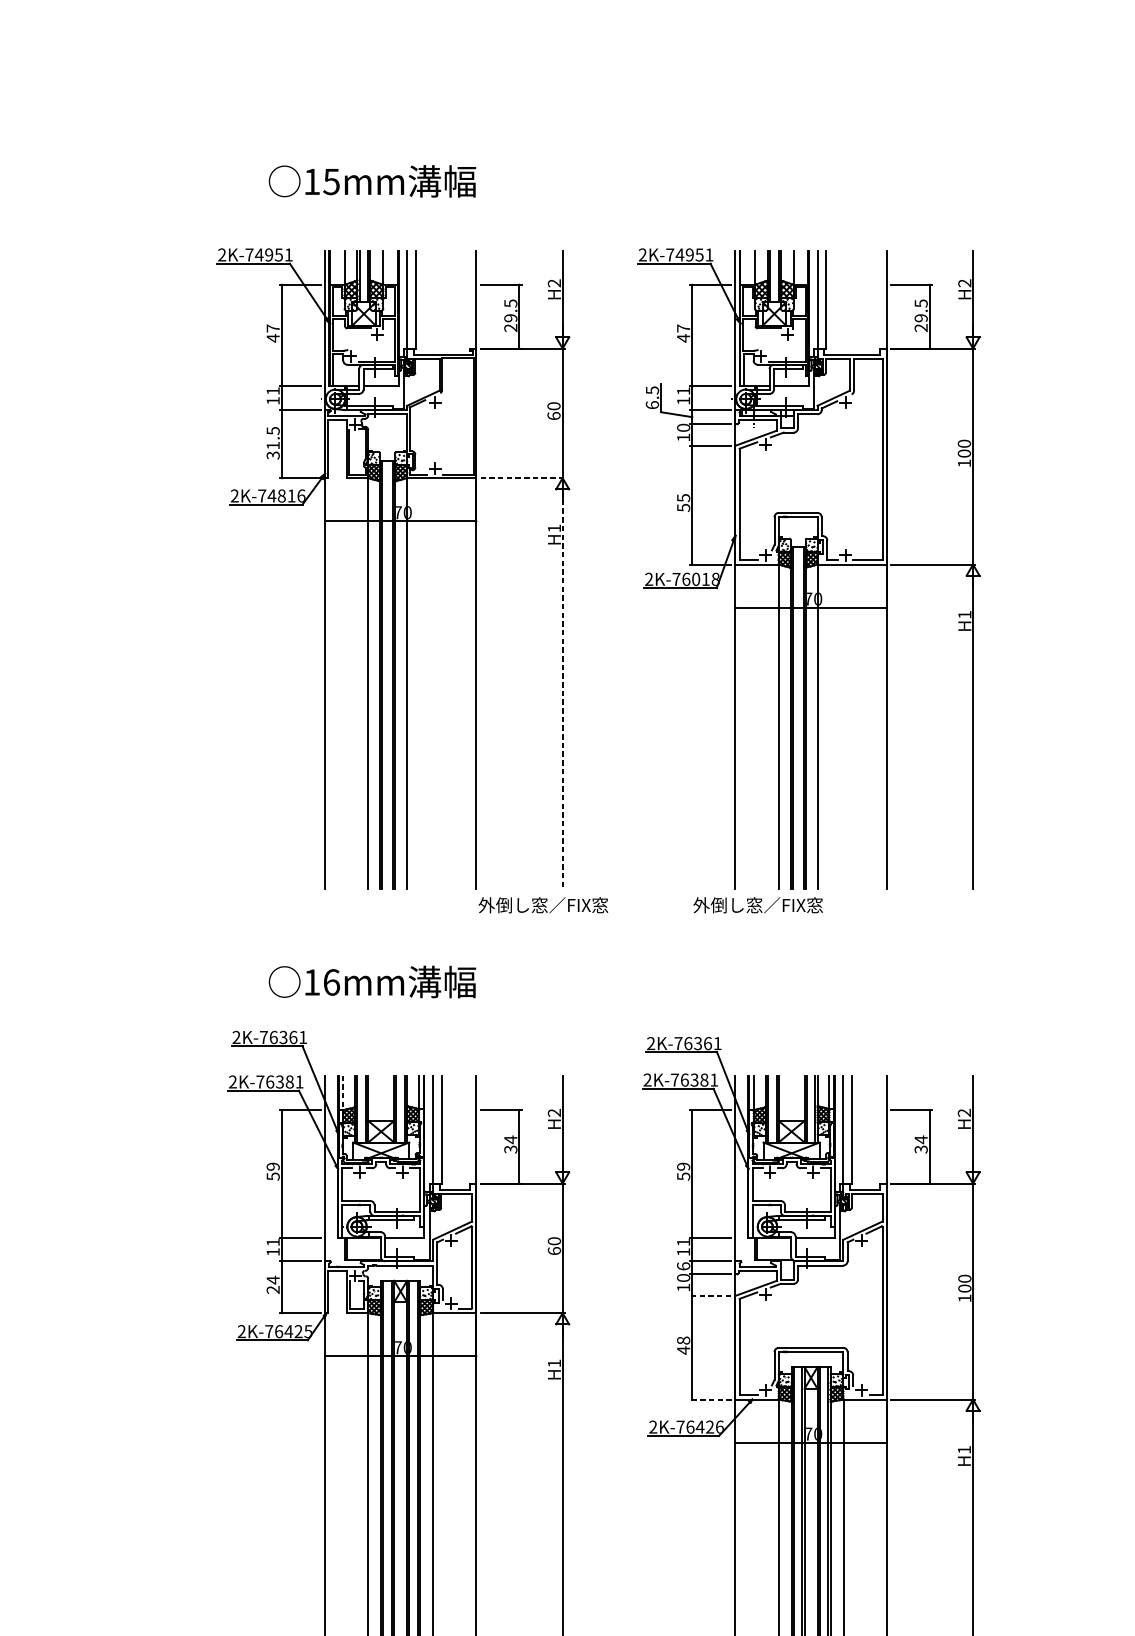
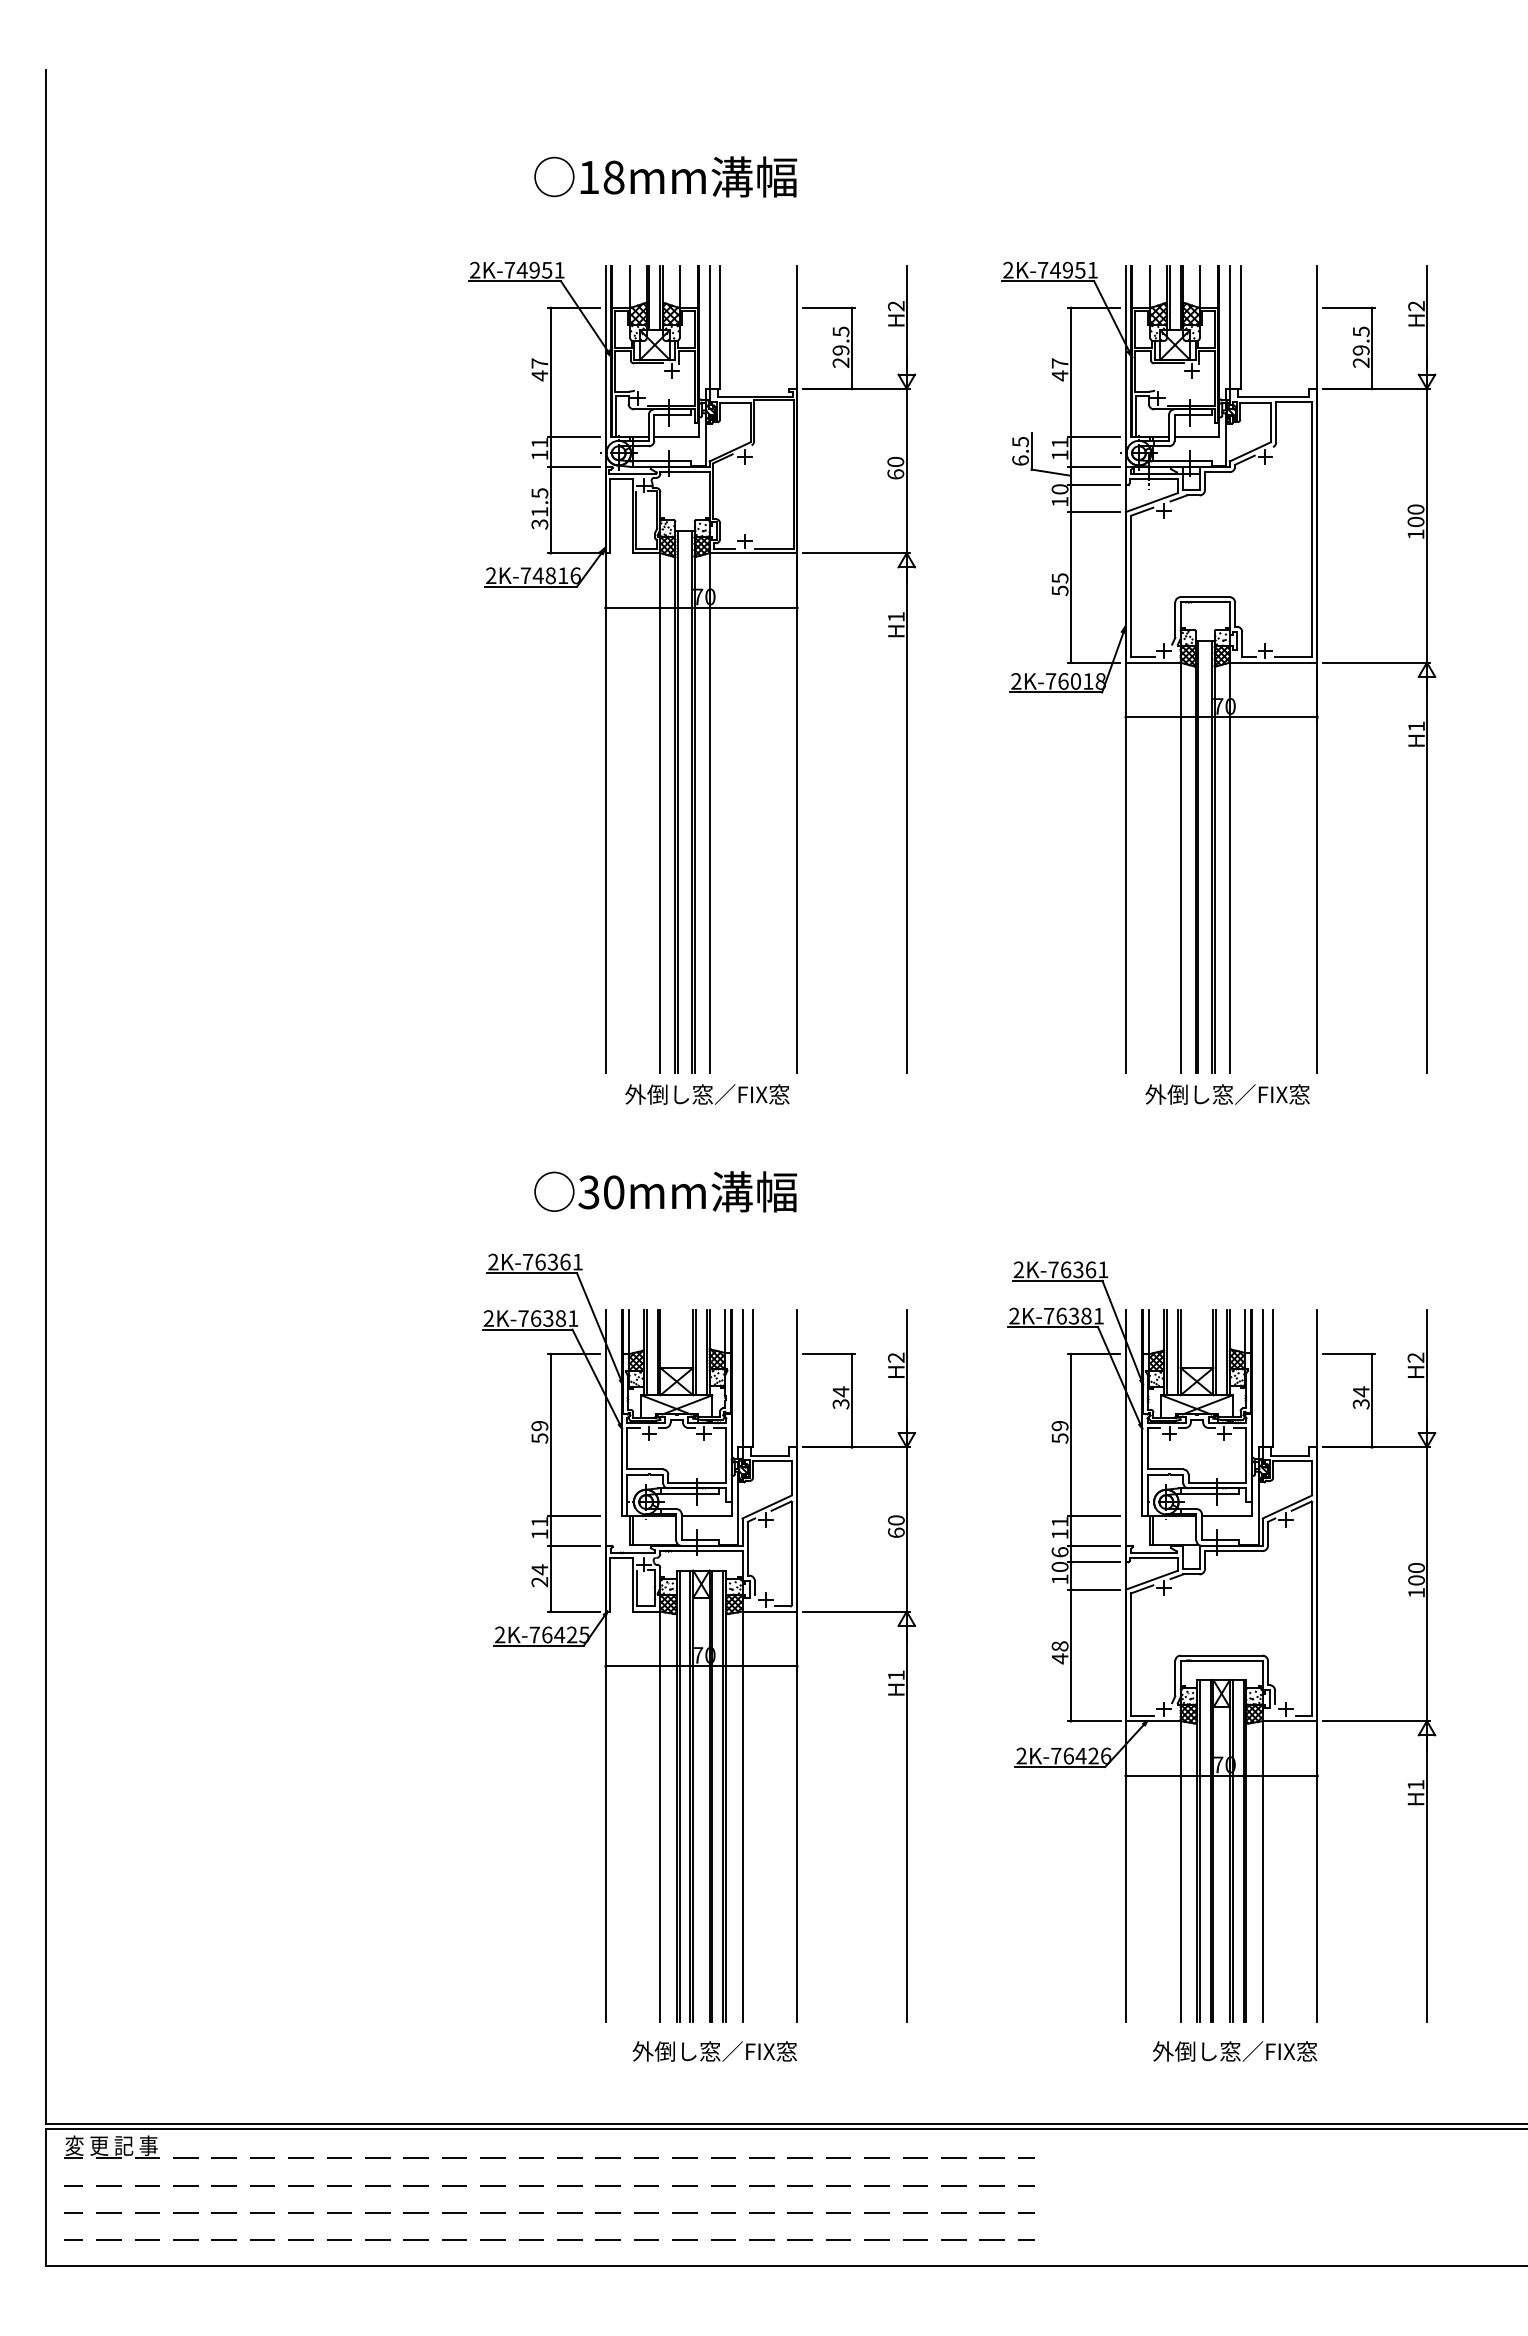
text: (331, 181) -> (613, 177), 15mm -> 18mm
line: (523, 478) -> (856, 553), dashed -> solid
line: (562, 689) -> (906, 821), dashed -> solid
text: (543, 905) -> (707, 1094), moved
text: (758, 905) -> (1227, 1094), moved
text: (321, 982) -> (601, 1192), 16mm -> 30mm
line: (343, 1093) -> (628, 1333), dashed -> solid
line: (709, 1295) -> (1093, 1589), dashed -> solid
line: (710, 1399) -> (1094, 1721), dashed -> solid

